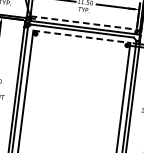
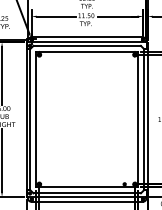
line: (83, 23) -> (87, 37), dashed -> solid
line: (82, 36) -> (87, 51), dashed -> solid

